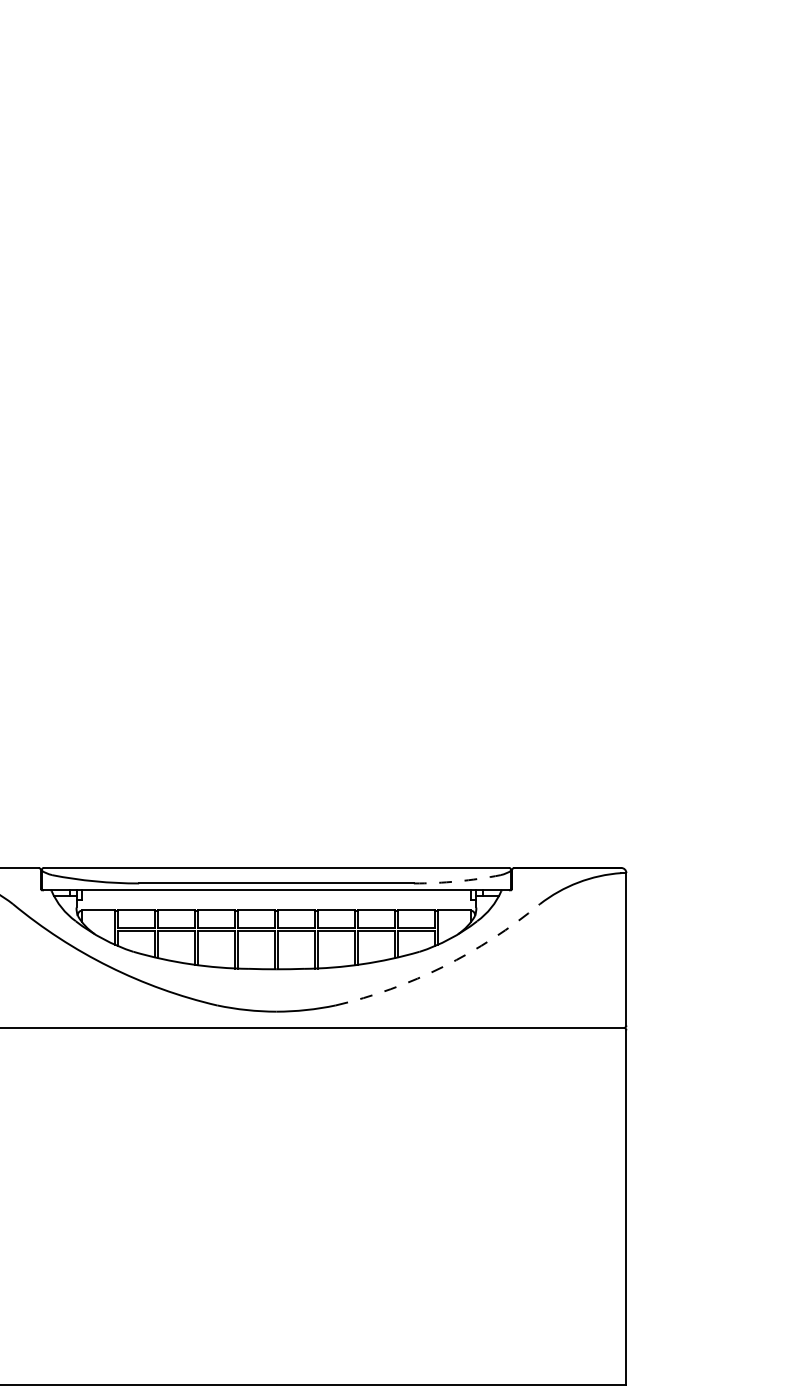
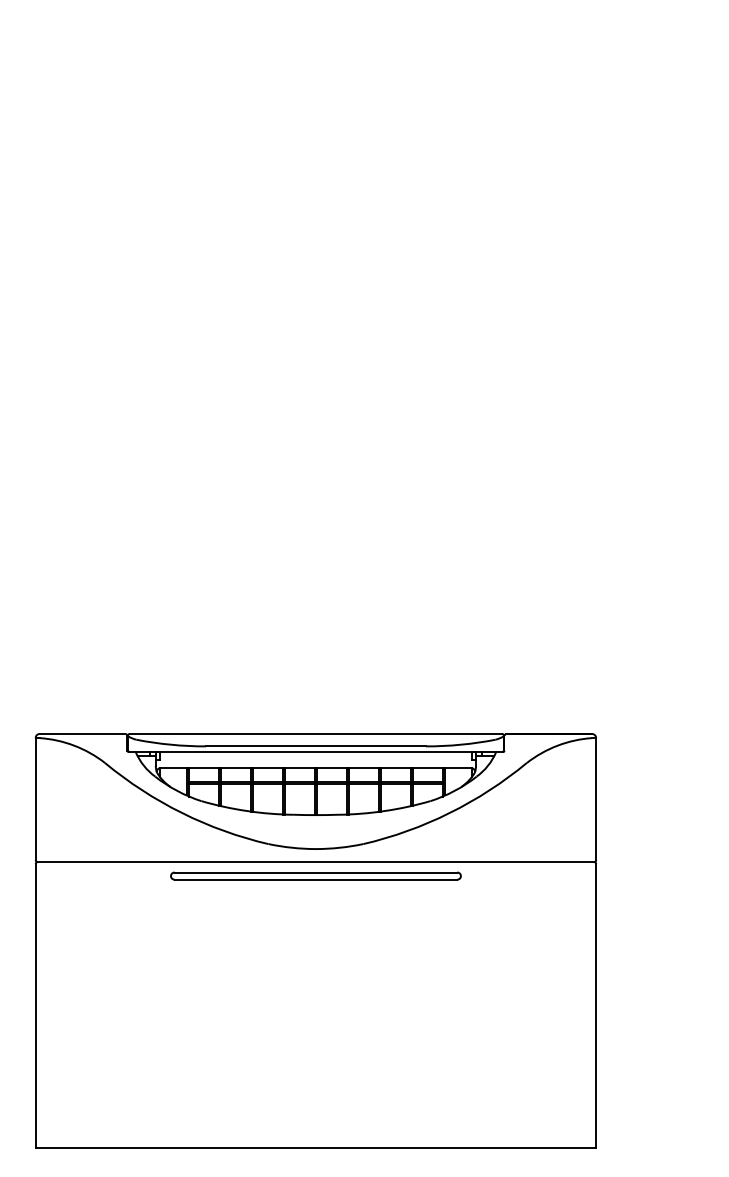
arc: (456, 881) -> (460, 744), dashed -> solid
arc: (443, 967) -> (449, 813), dashed -> solid
part: (275, 1044) -> (315, 875), added

